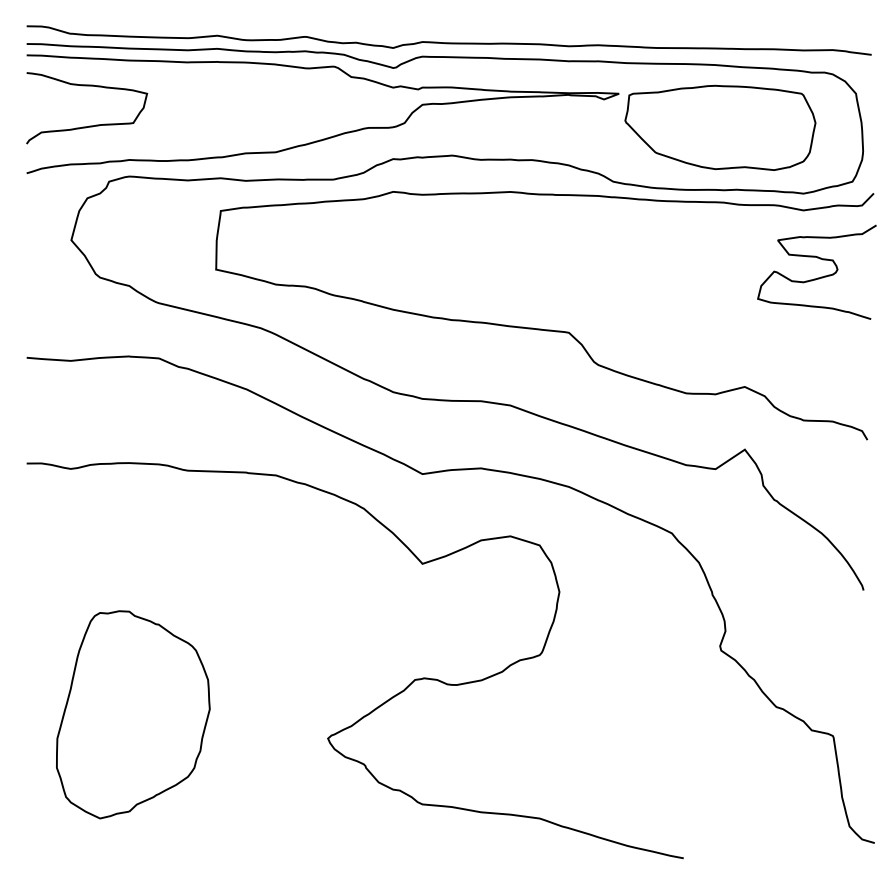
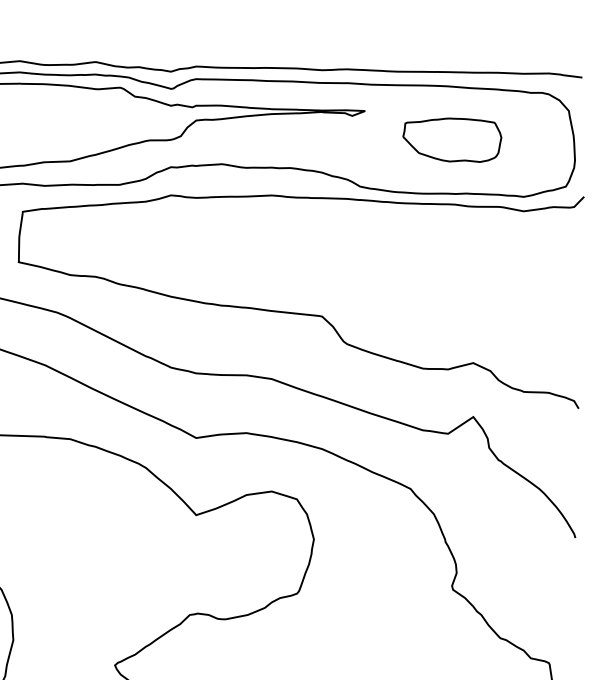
part: (720, 127) -> (452, 140), size x0.6
curve: (817, 277) -> (535, 268), removed

